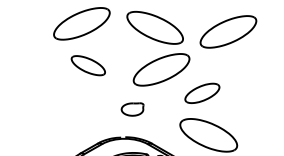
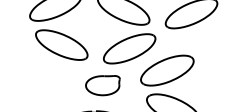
part: (88, 65) -> (61, 44), size x1.67
part: (202, 93) -> (167, 70), size x1.67
part: (132, 109) -> (102, 85), size x1.67

